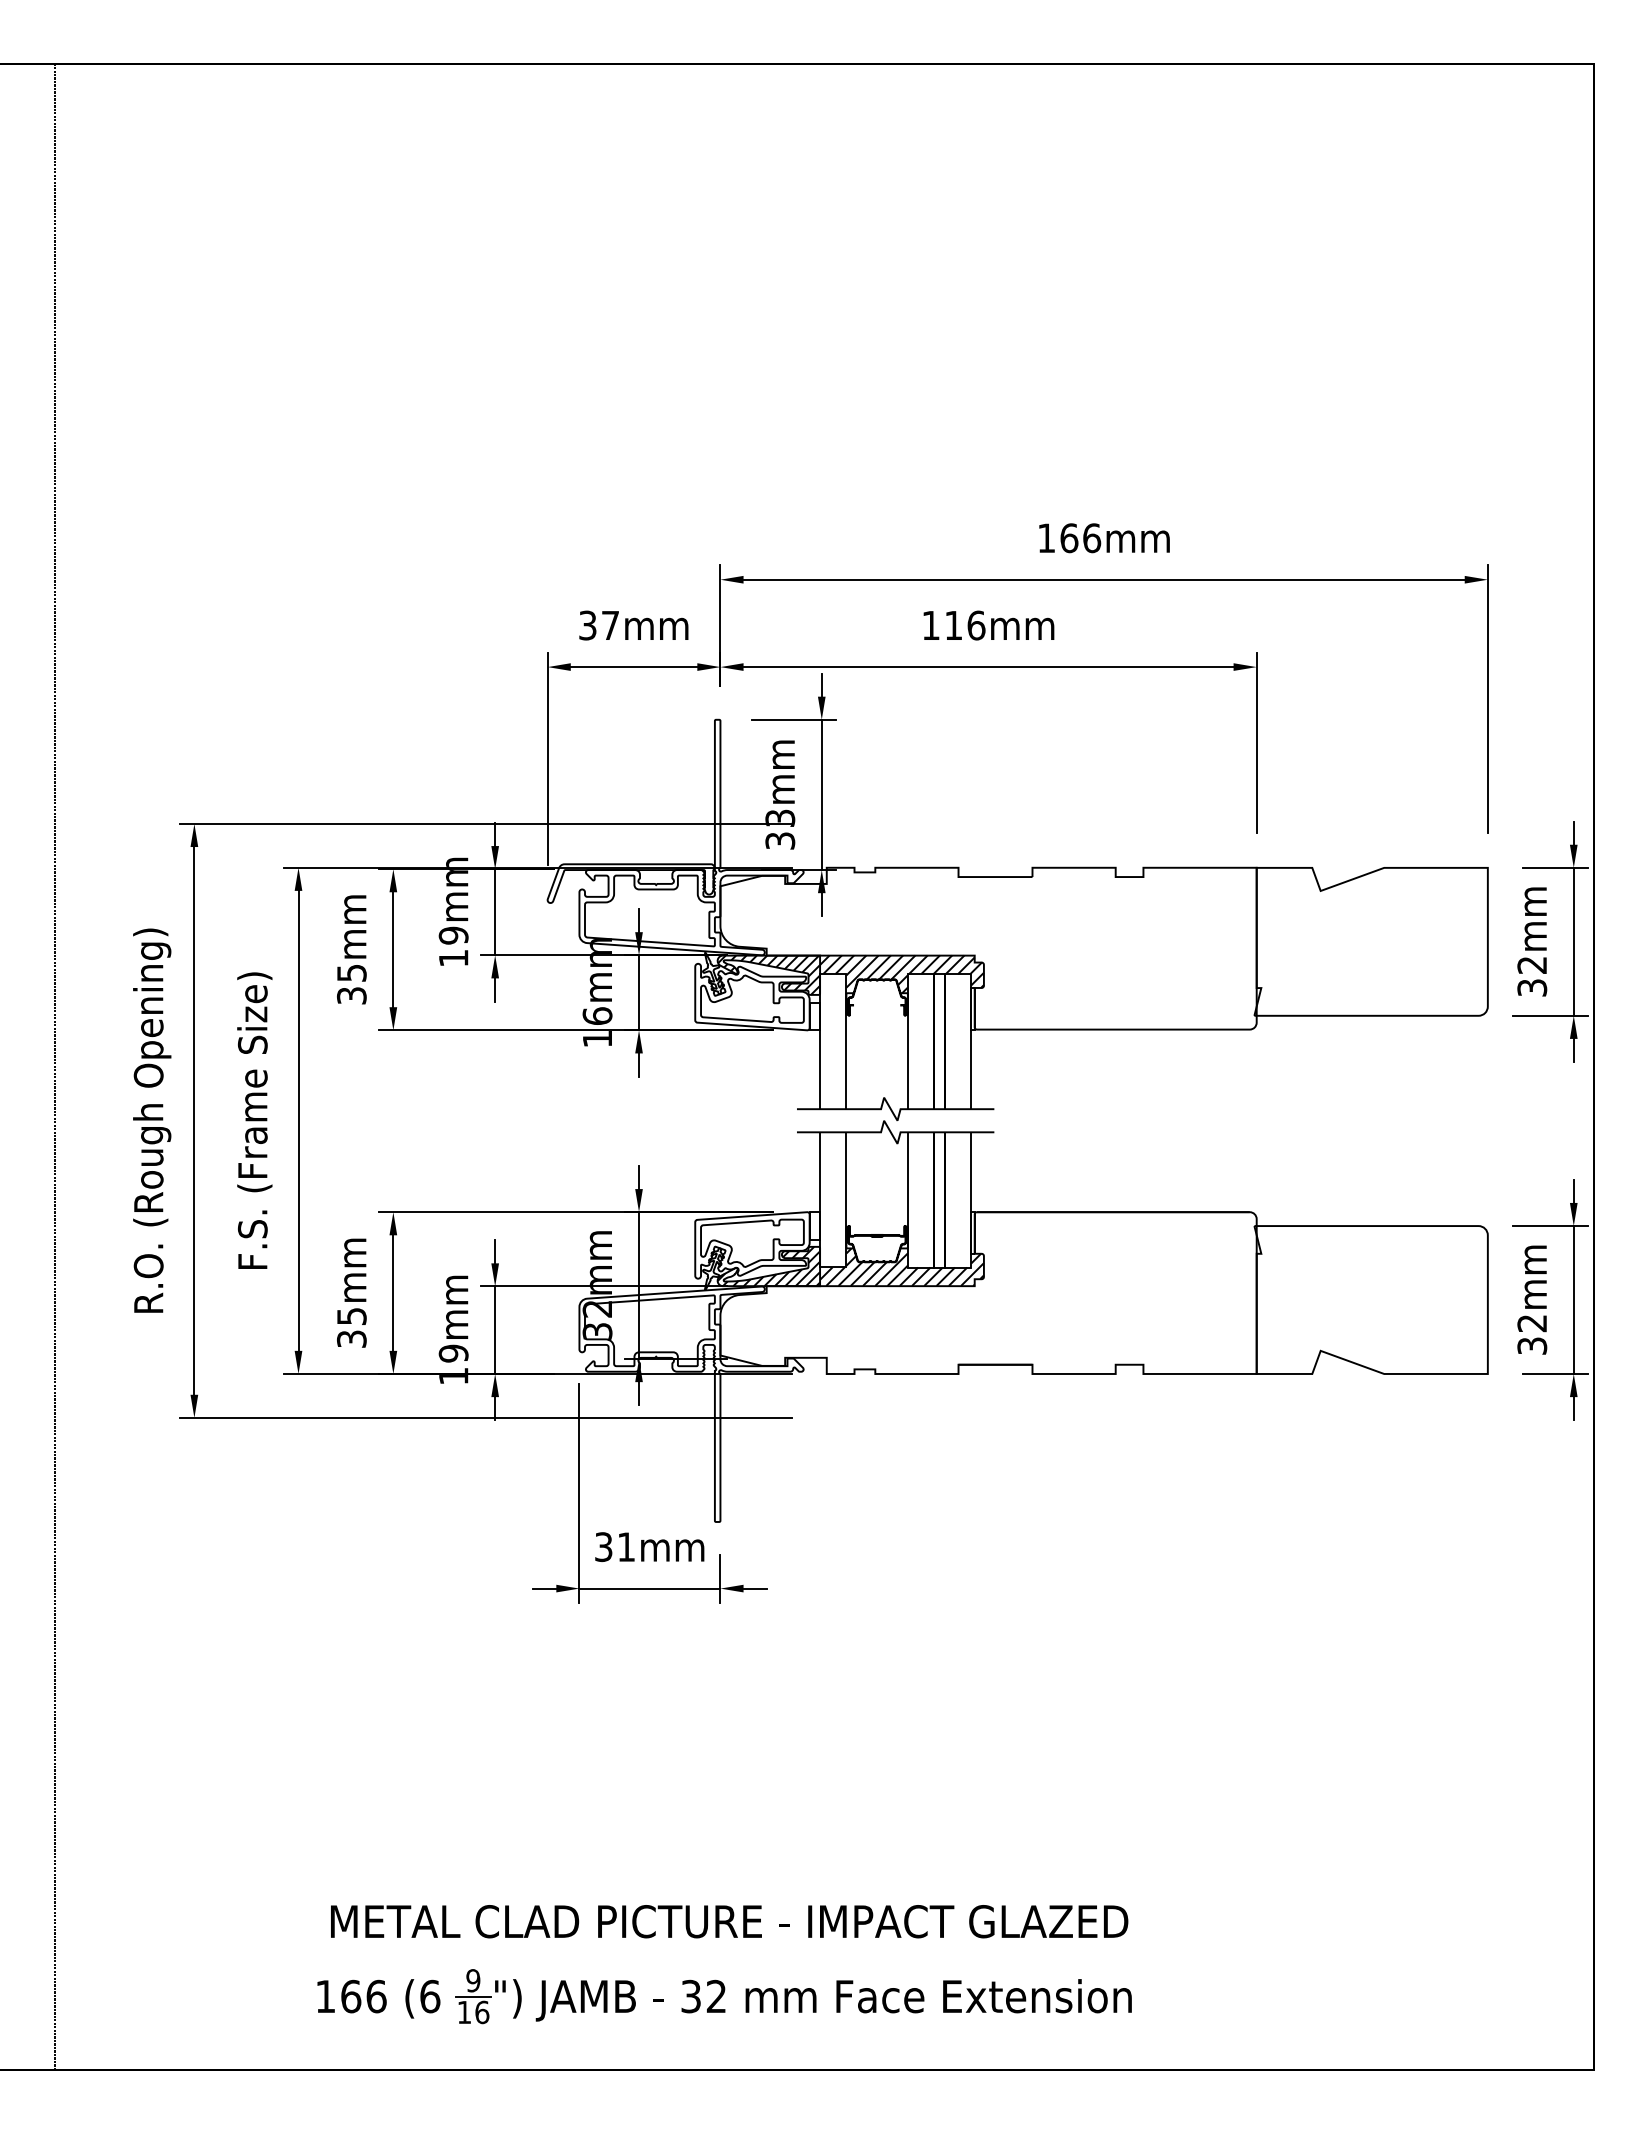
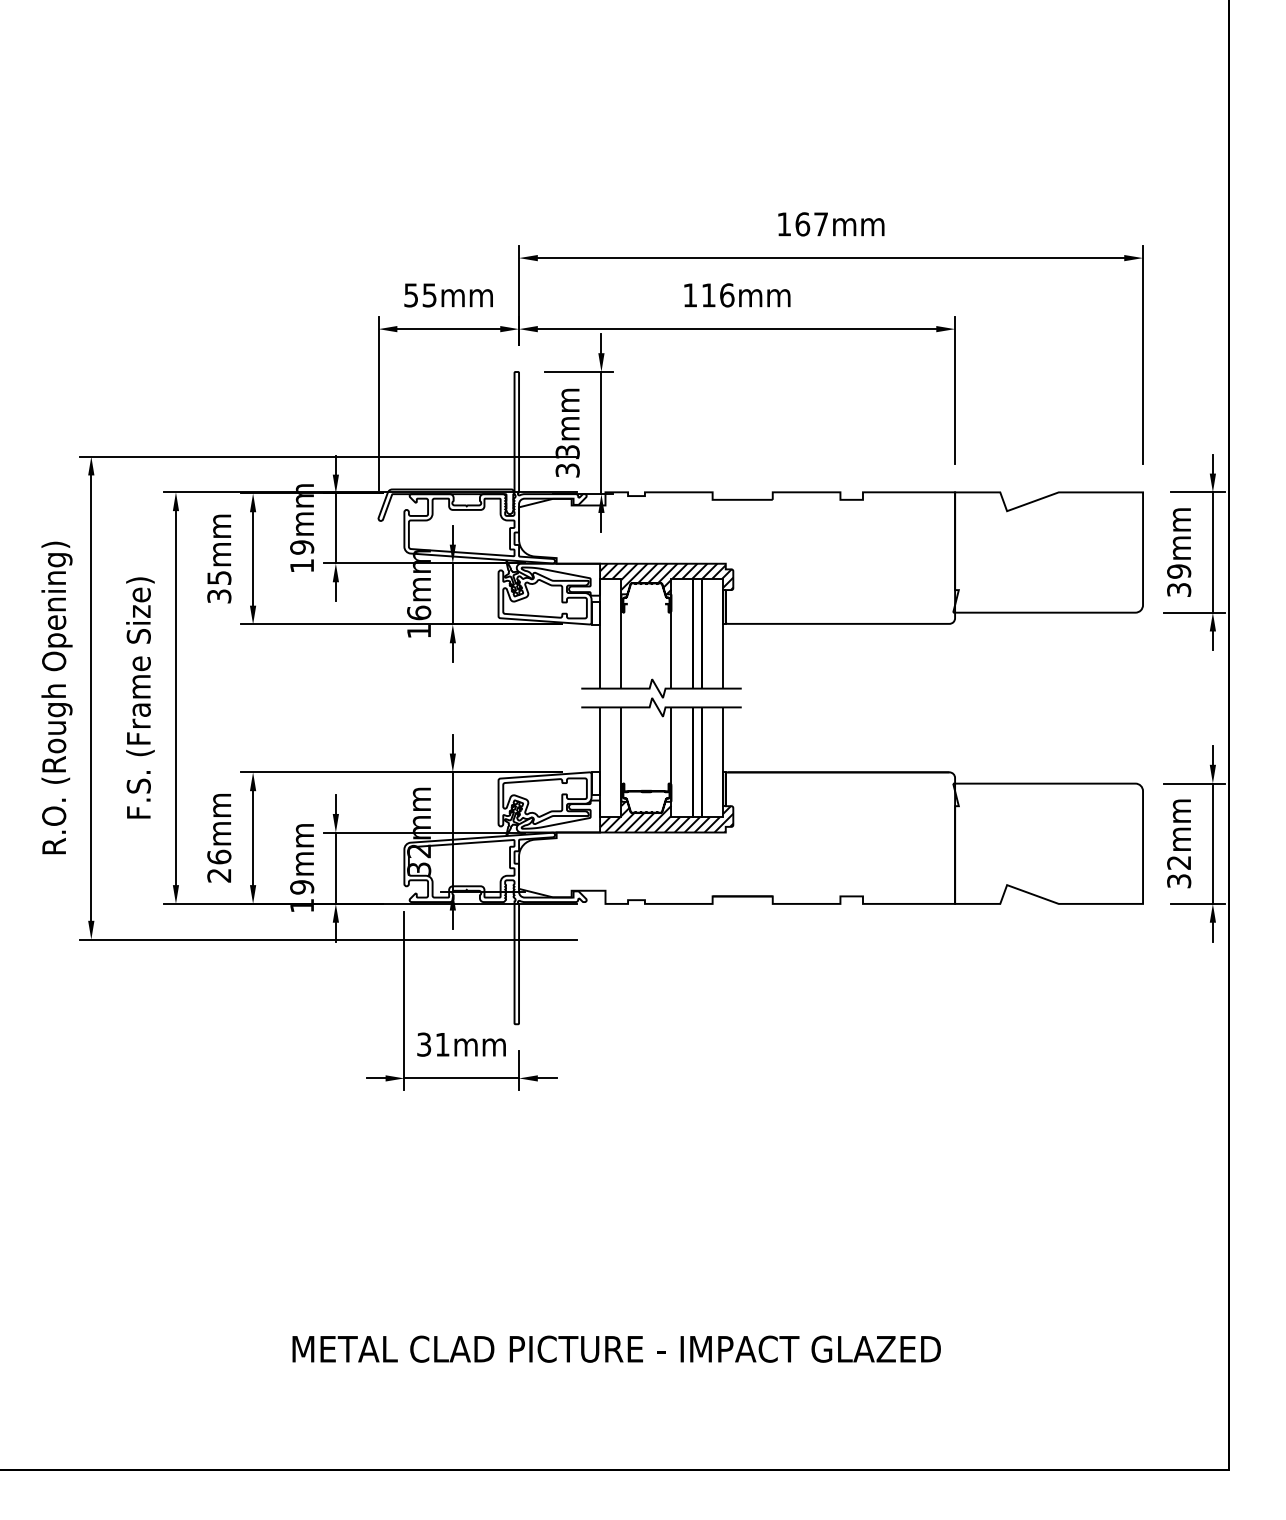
text: (1092, 538) -> (821, 224), 166mm -> 167mm
text: (598, 625) -> (419, 295), 37mm -> 55mm
text: (1532, 965) -> (1179, 571), 32mm -> 39mm
hatch: (769, 974) -> (558, 579), removed
hatch: (768, 1266) -> (558, 816), removed
text: (351, 1327) -> (219, 866), 35mm -> 26mm
text: (729, 1921) -> (616, 1349), moved
part: (724, 1996) -> (522, 1410), removed

